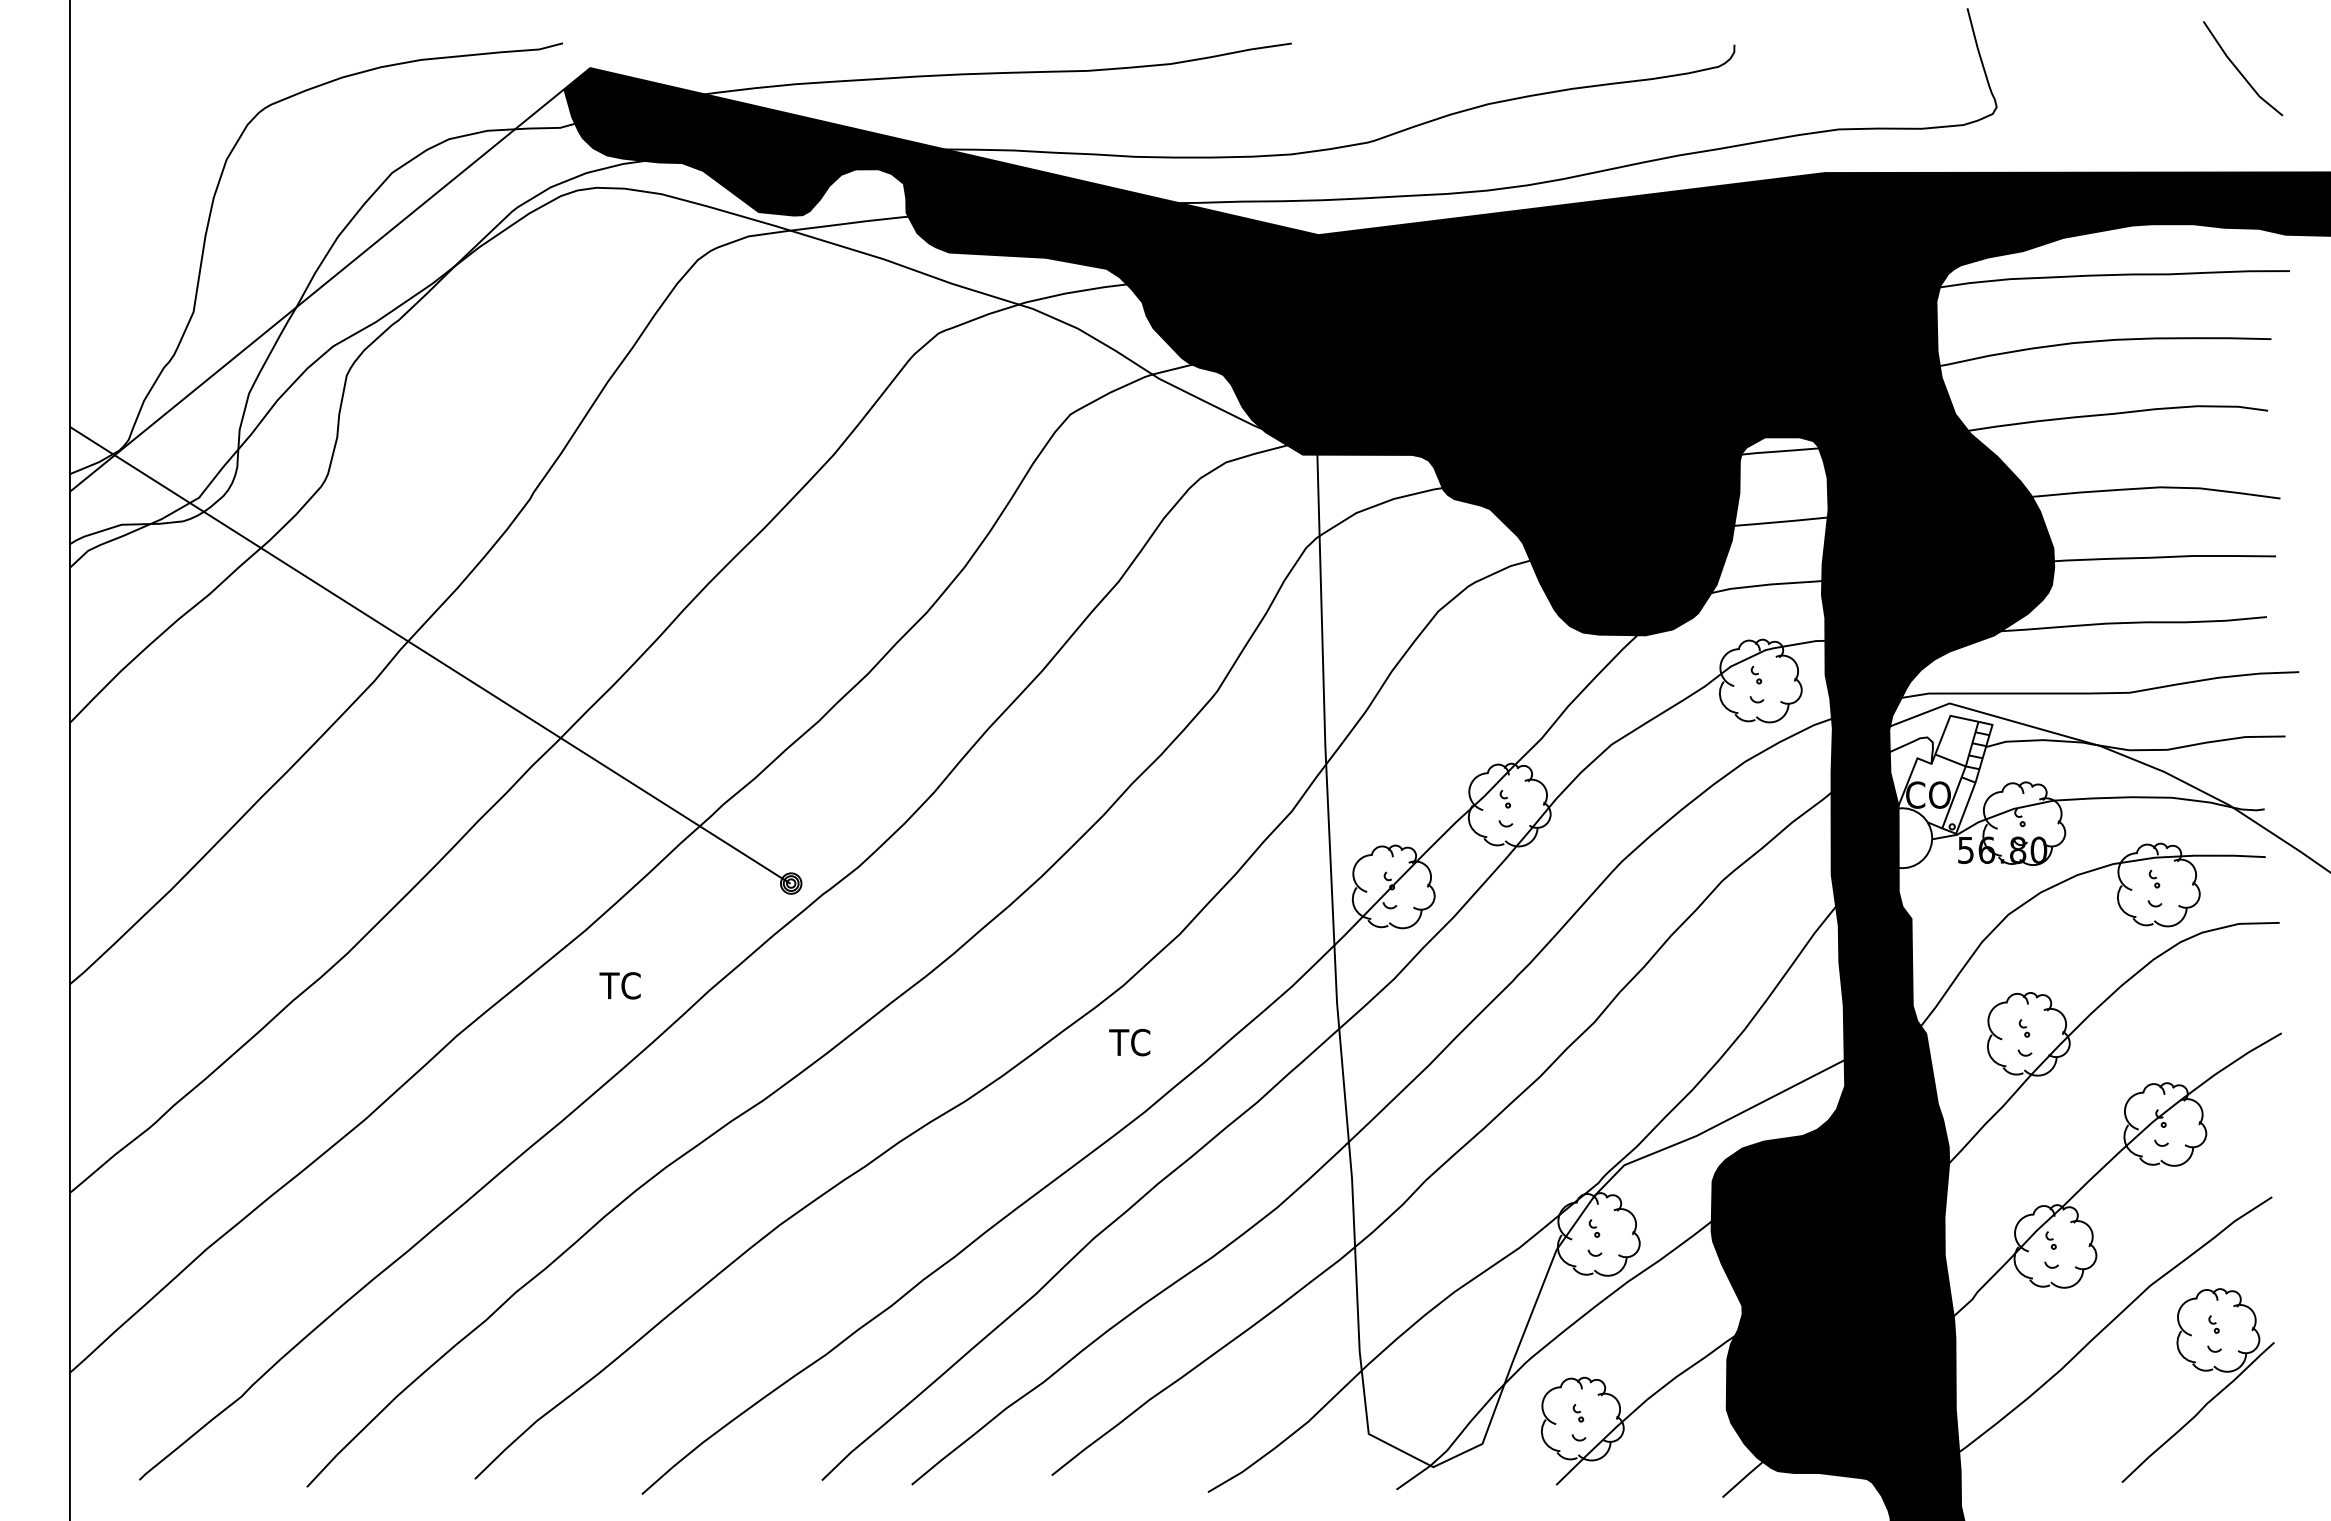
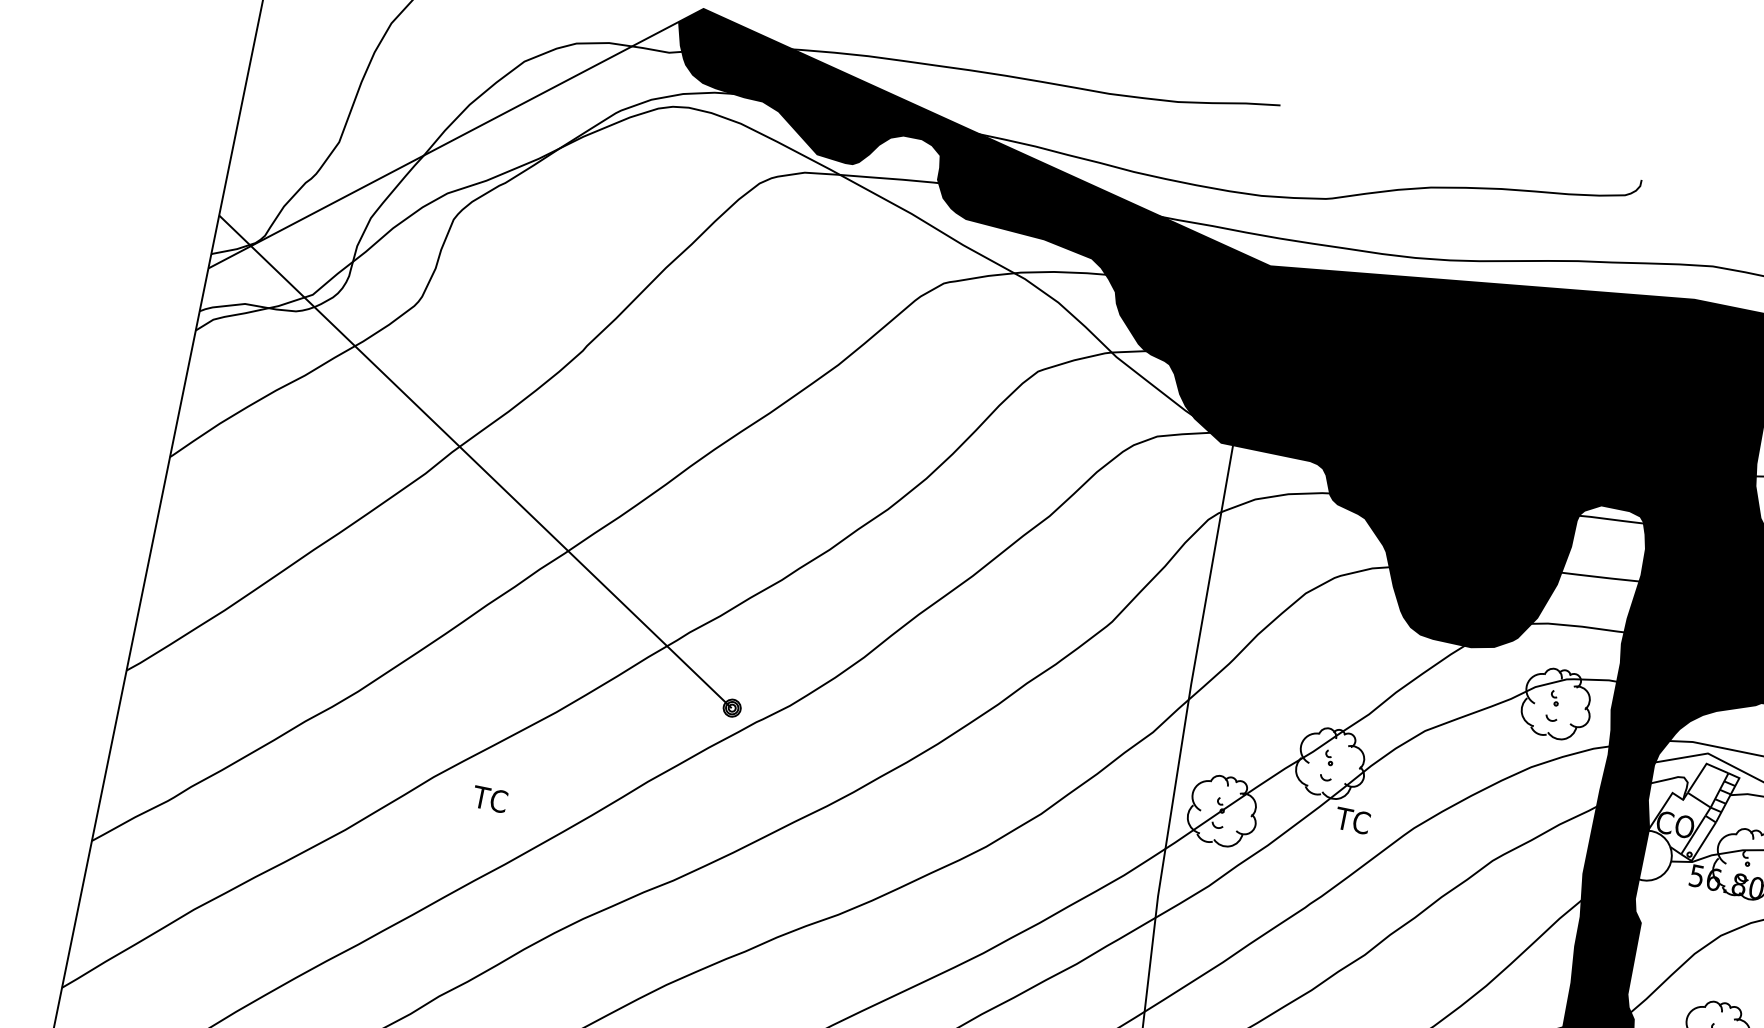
text: (619, 985) -> (489, 798), moved
text: (1129, 1042) -> (1352, 820), moved

